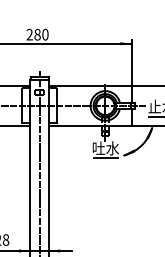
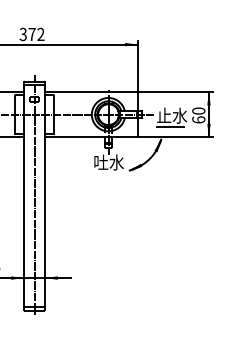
text: (37, 34) -> (31, 34), 280 -> 372
line: (105, 158) -> (108, 173), removed

